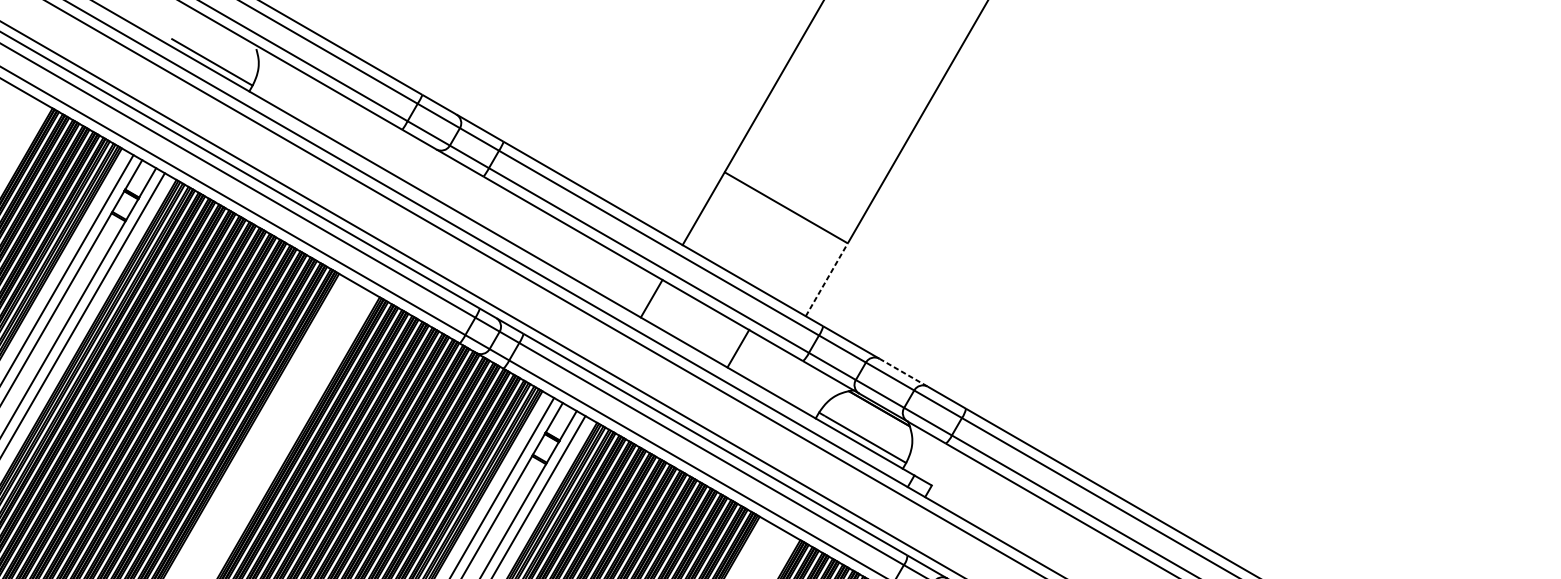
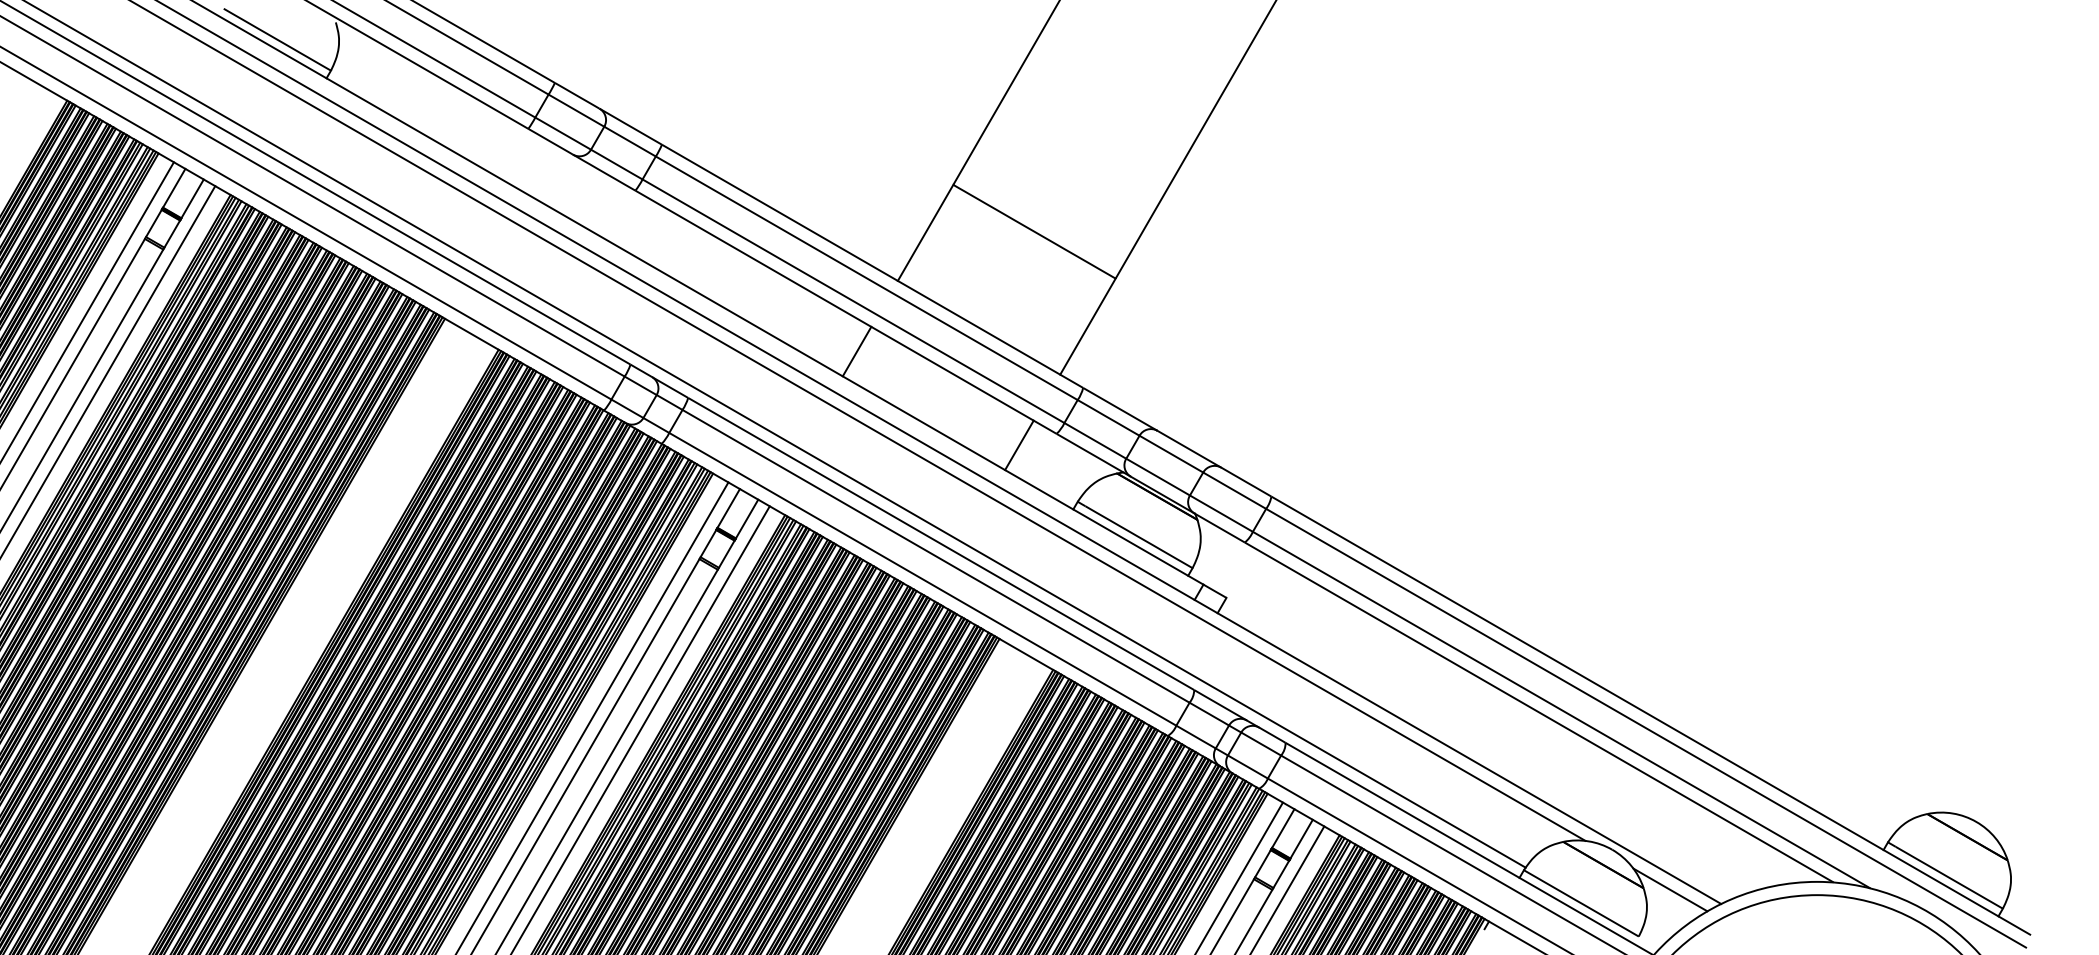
line: (827, 279) -> (1088, 326), dashed -> solid
line: (738, 348) -> (1019, 445), moved
line: (903, 372) -> (1189, 449), dashed -> solid

